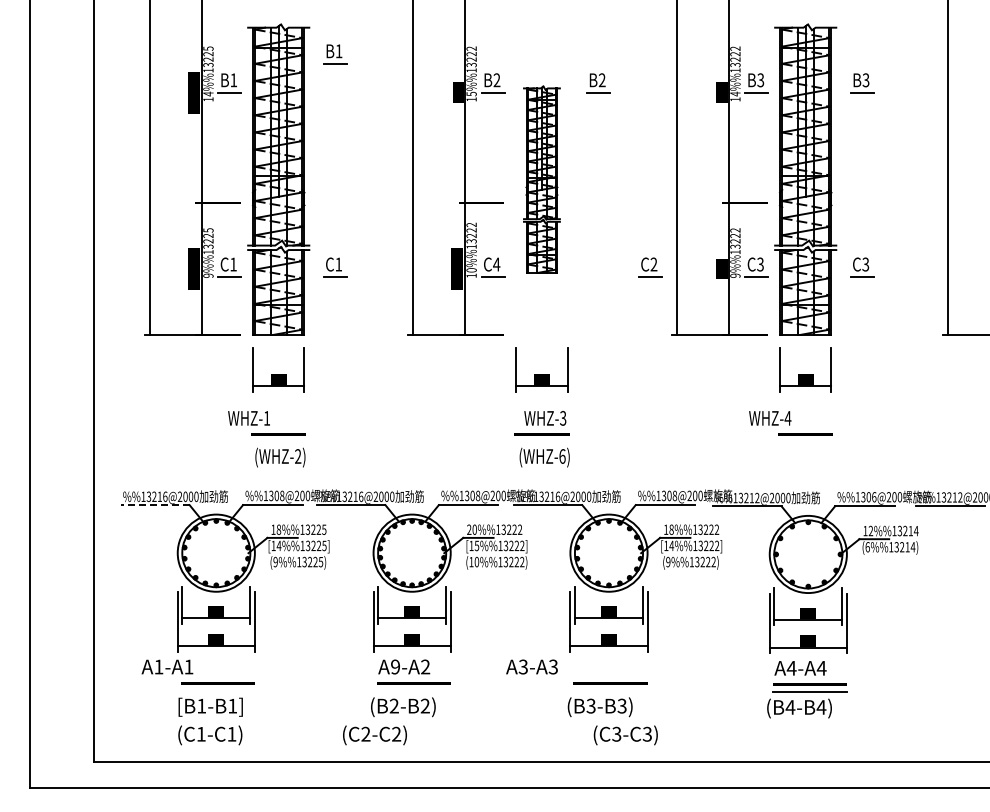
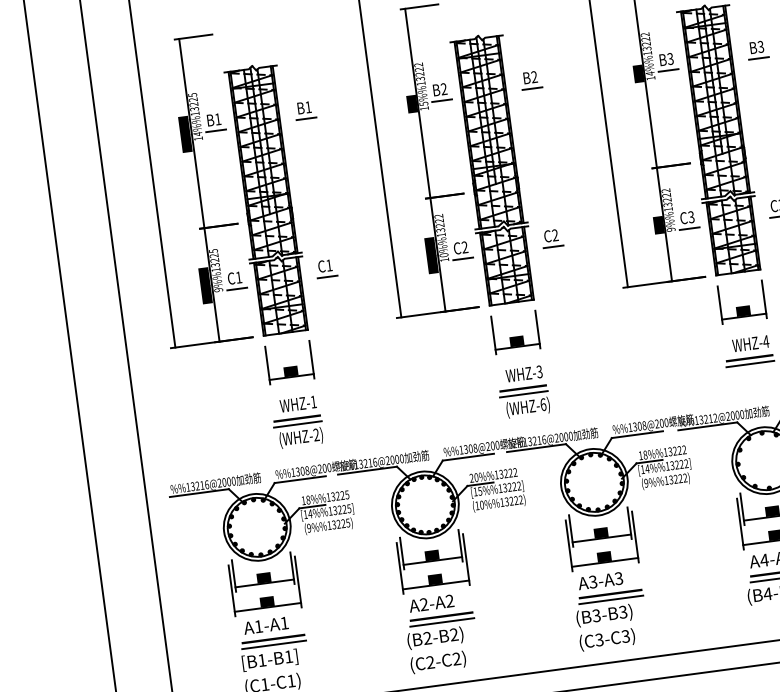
part: (335, 54) -> (305, 110), moved
part: (541, 179) -> (493, 169), size x1.67
text: (496, 264) -> (464, 247), C4 -> C2
part: (650, 267) -> (552, 238), moved
text: (248, 418) -> (297, 404), moved
text: (770, 418) -> (751, 343), moved
line: (278, 441) -> (297, 424), added
line: (541, 441) -> (523, 394), added
line: (805, 441) -> (750, 363), added
line: (154, 505) -> (198, 493), dashed -> solid
text: (167, 666) -> (266, 625), moved
text: (531, 666) -> (600, 580), moved
text: (395, 667) -> (424, 604), A9-A2 -> A2-A2
line: (217, 690) -> (273, 645), added
line: (413, 690) -> (442, 622), added
line: (610, 690) -> (611, 600), added
text: (374, 735) -> (437, 662), moved
text: (625, 735) -> (607, 640), moved

